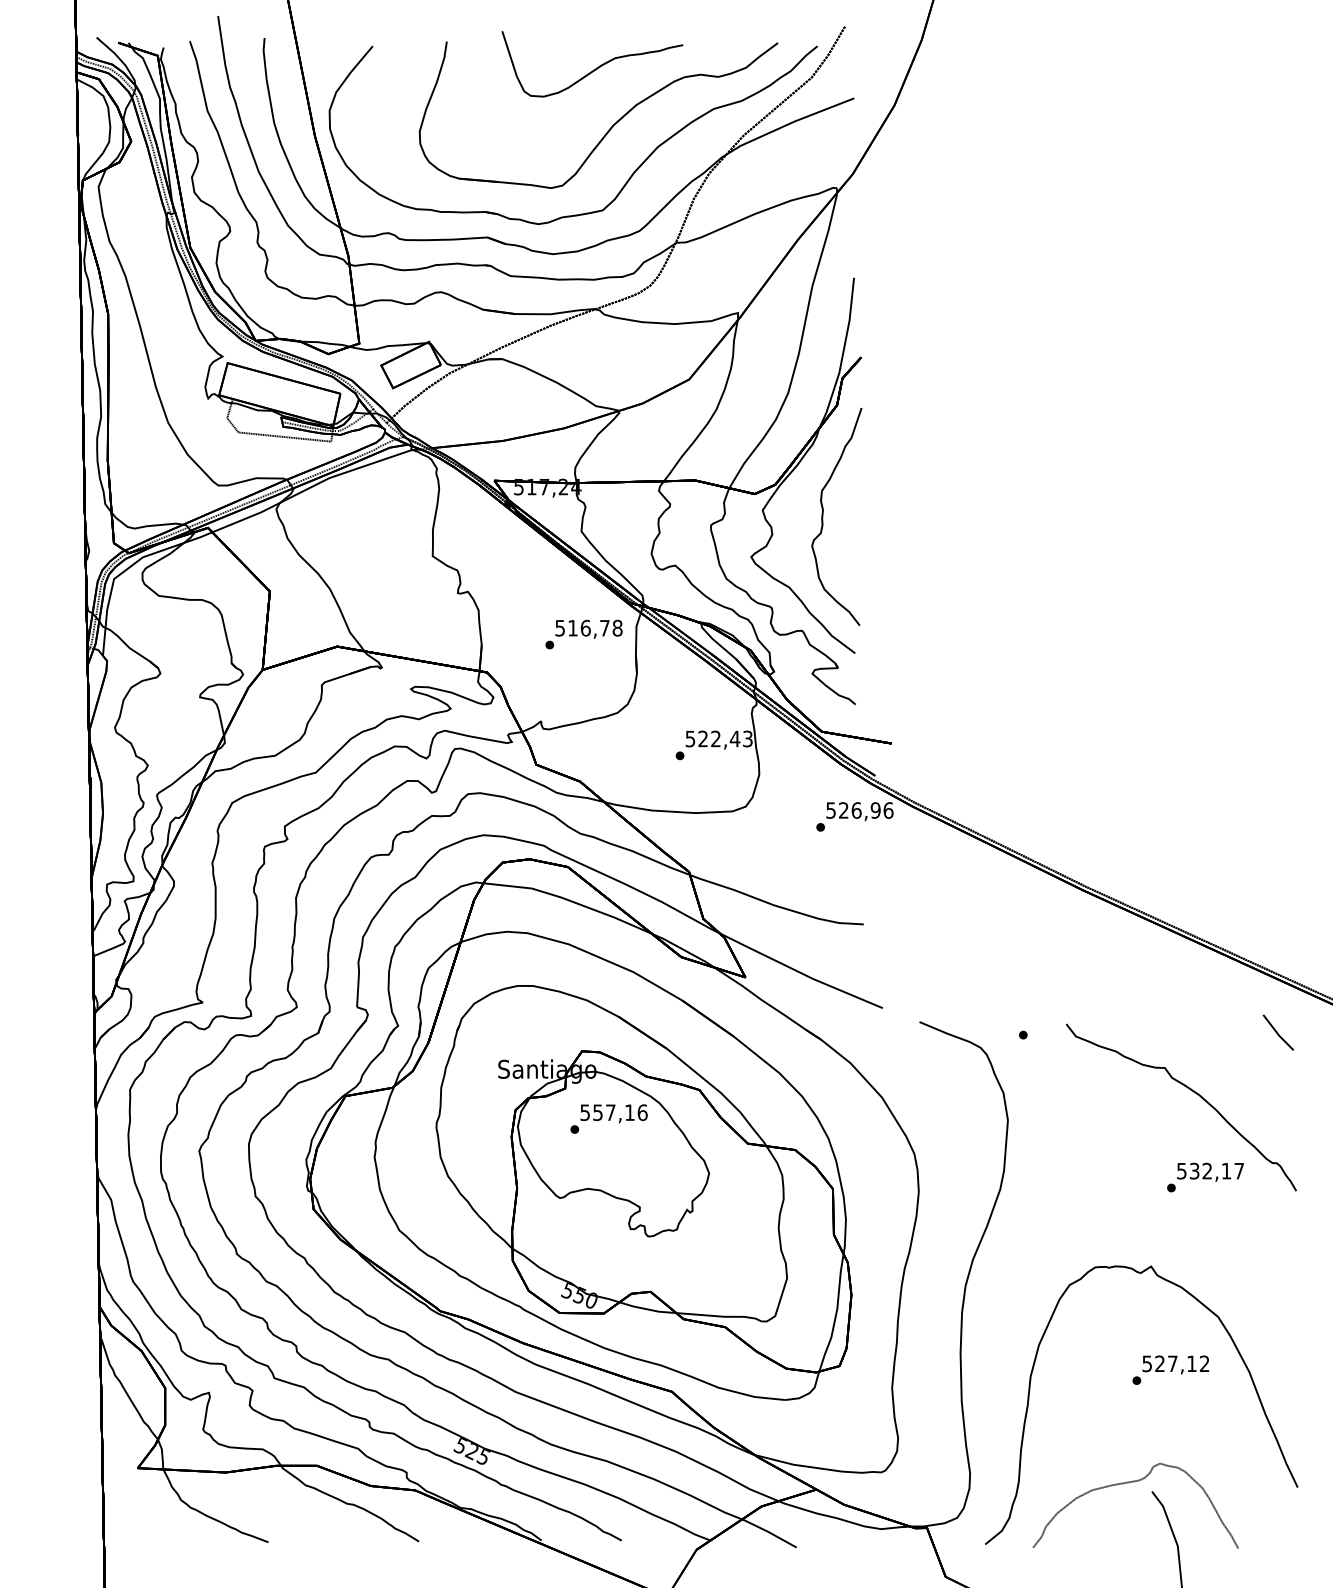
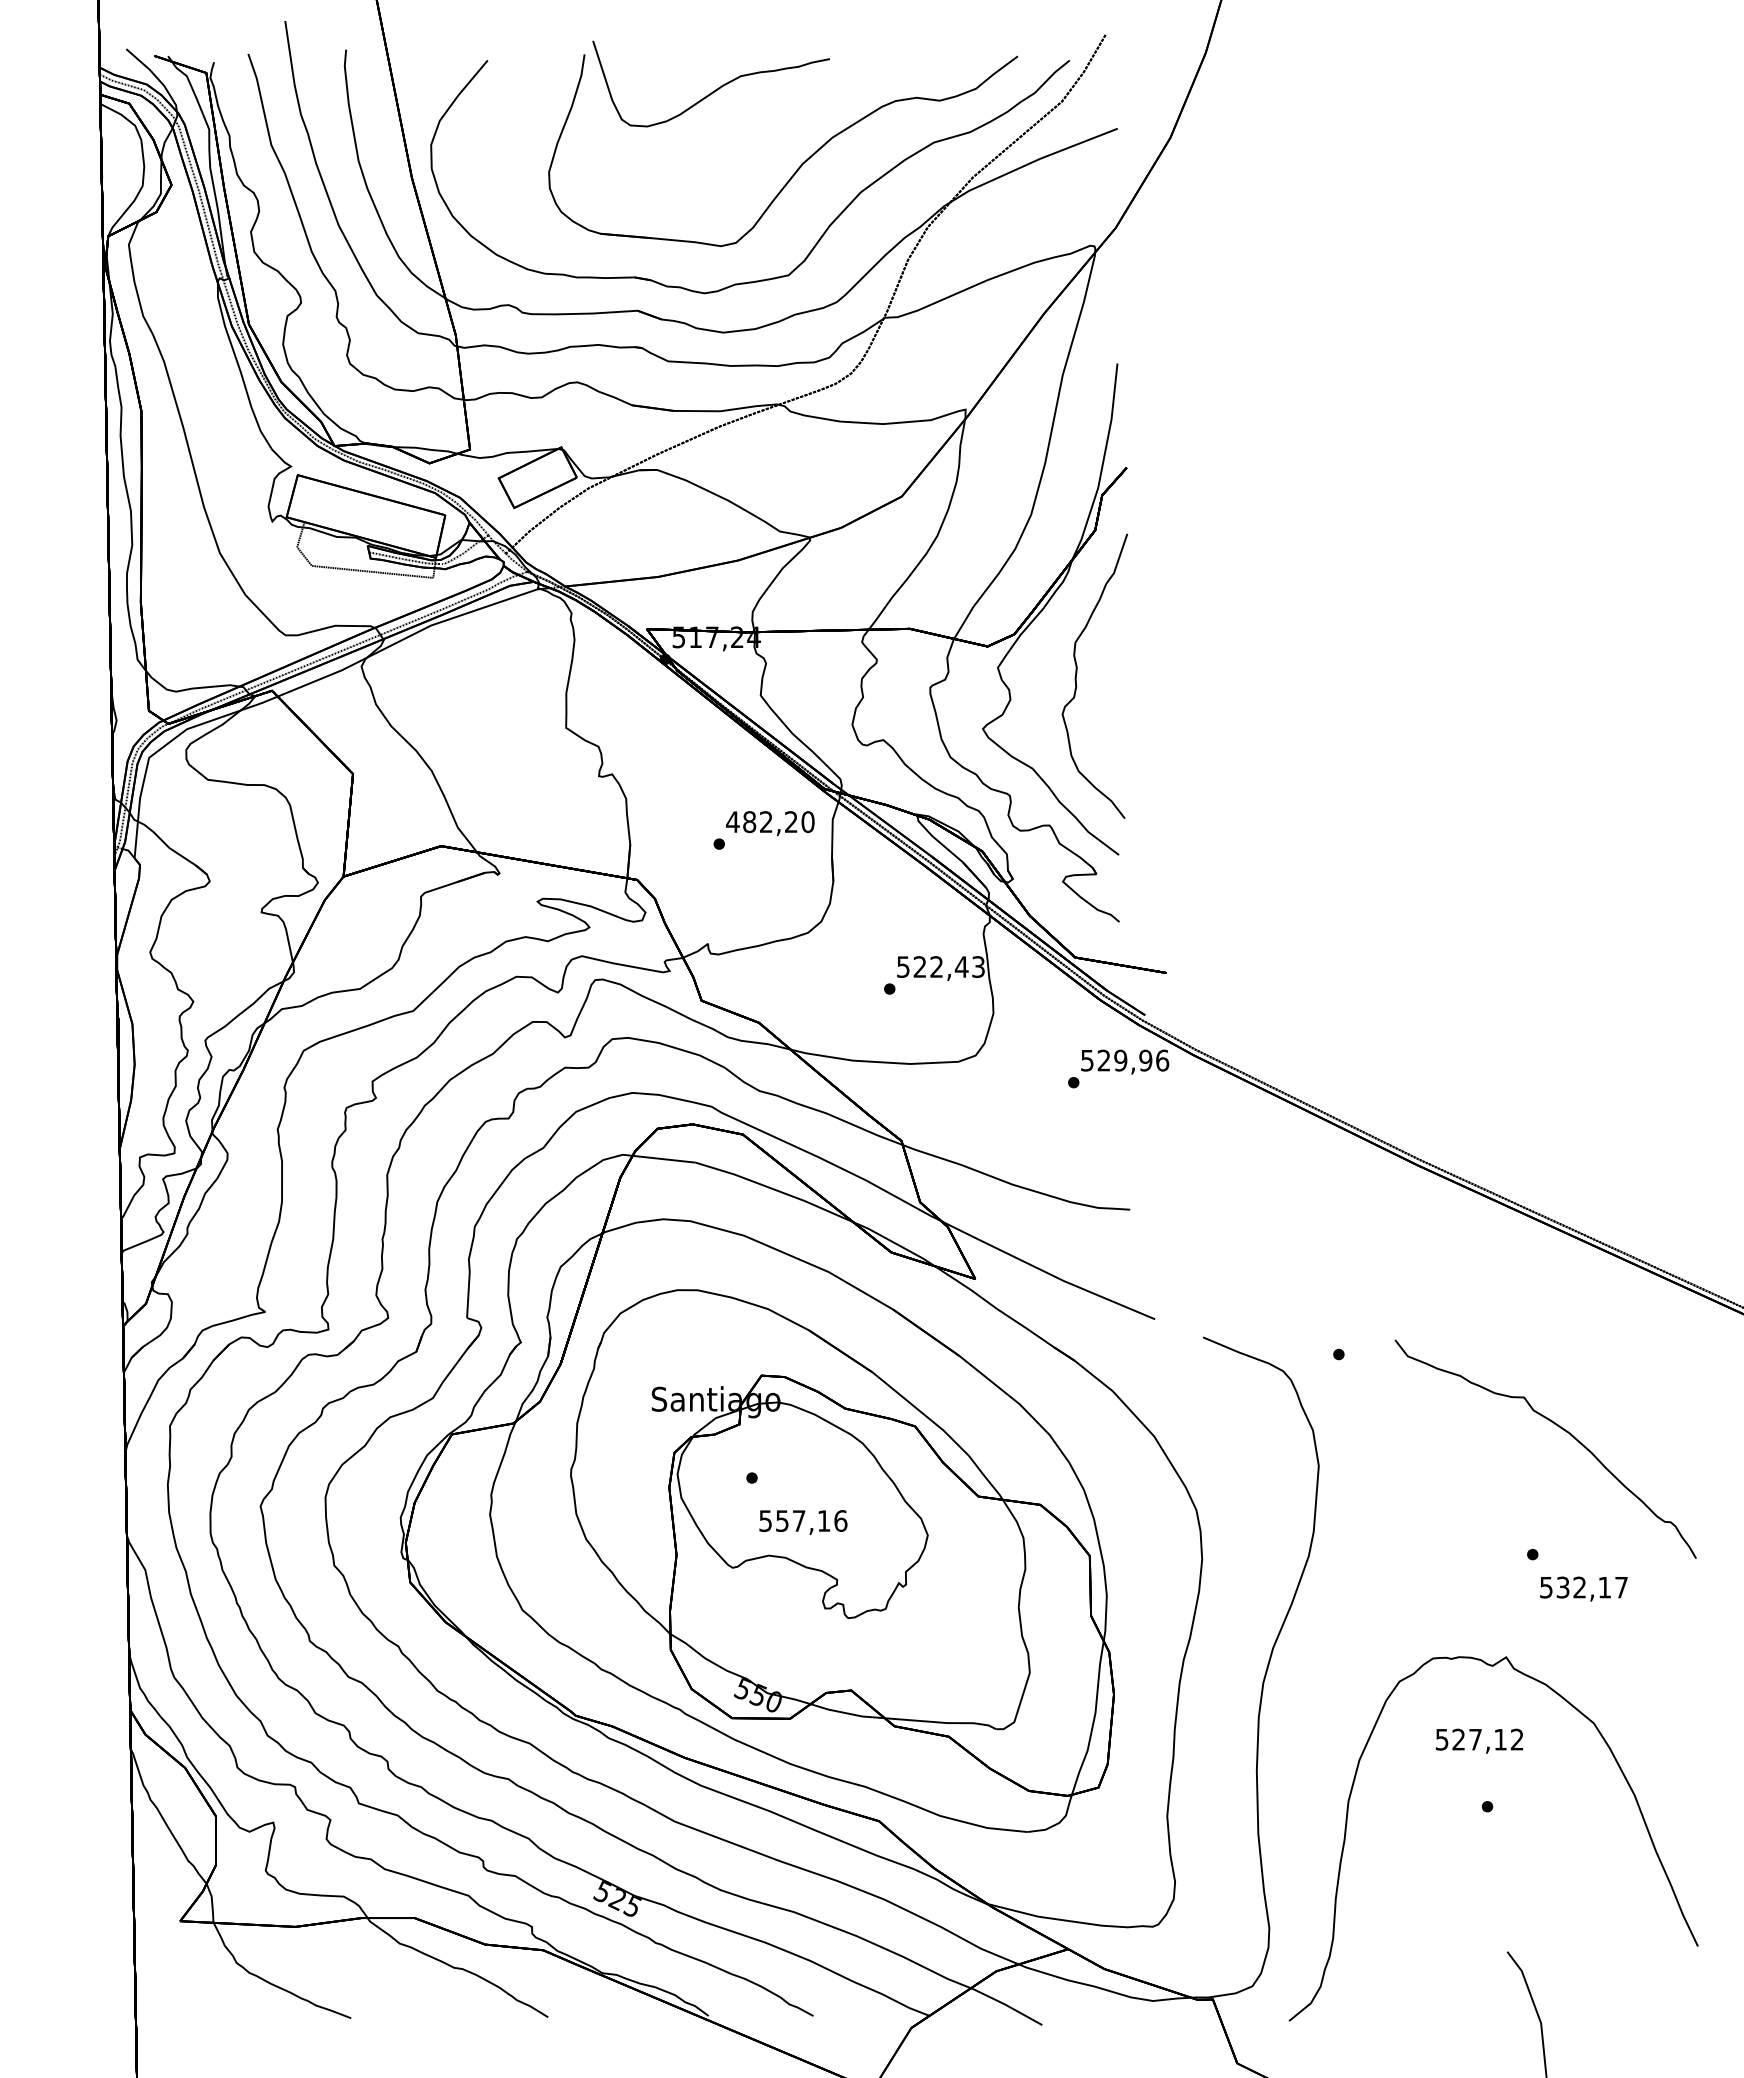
part: (595, 68) -> (715, 89), moved
text: (588, 628) -> (770, 822), 516,78 -> 482,20
text: (856, 810) -> (1120, 1060), 526,96 -> 529,96
part: (1278, 1032) -> (1672, 1350), removed
text: (614, 1113) -> (803, 1522), moved
text: (1210, 1171) -> (1583, 1588), moved
text: (1175, 1364) -> (1479, 1740), moved
curve: (1130, 1482) -> (1479, 1940), removed

